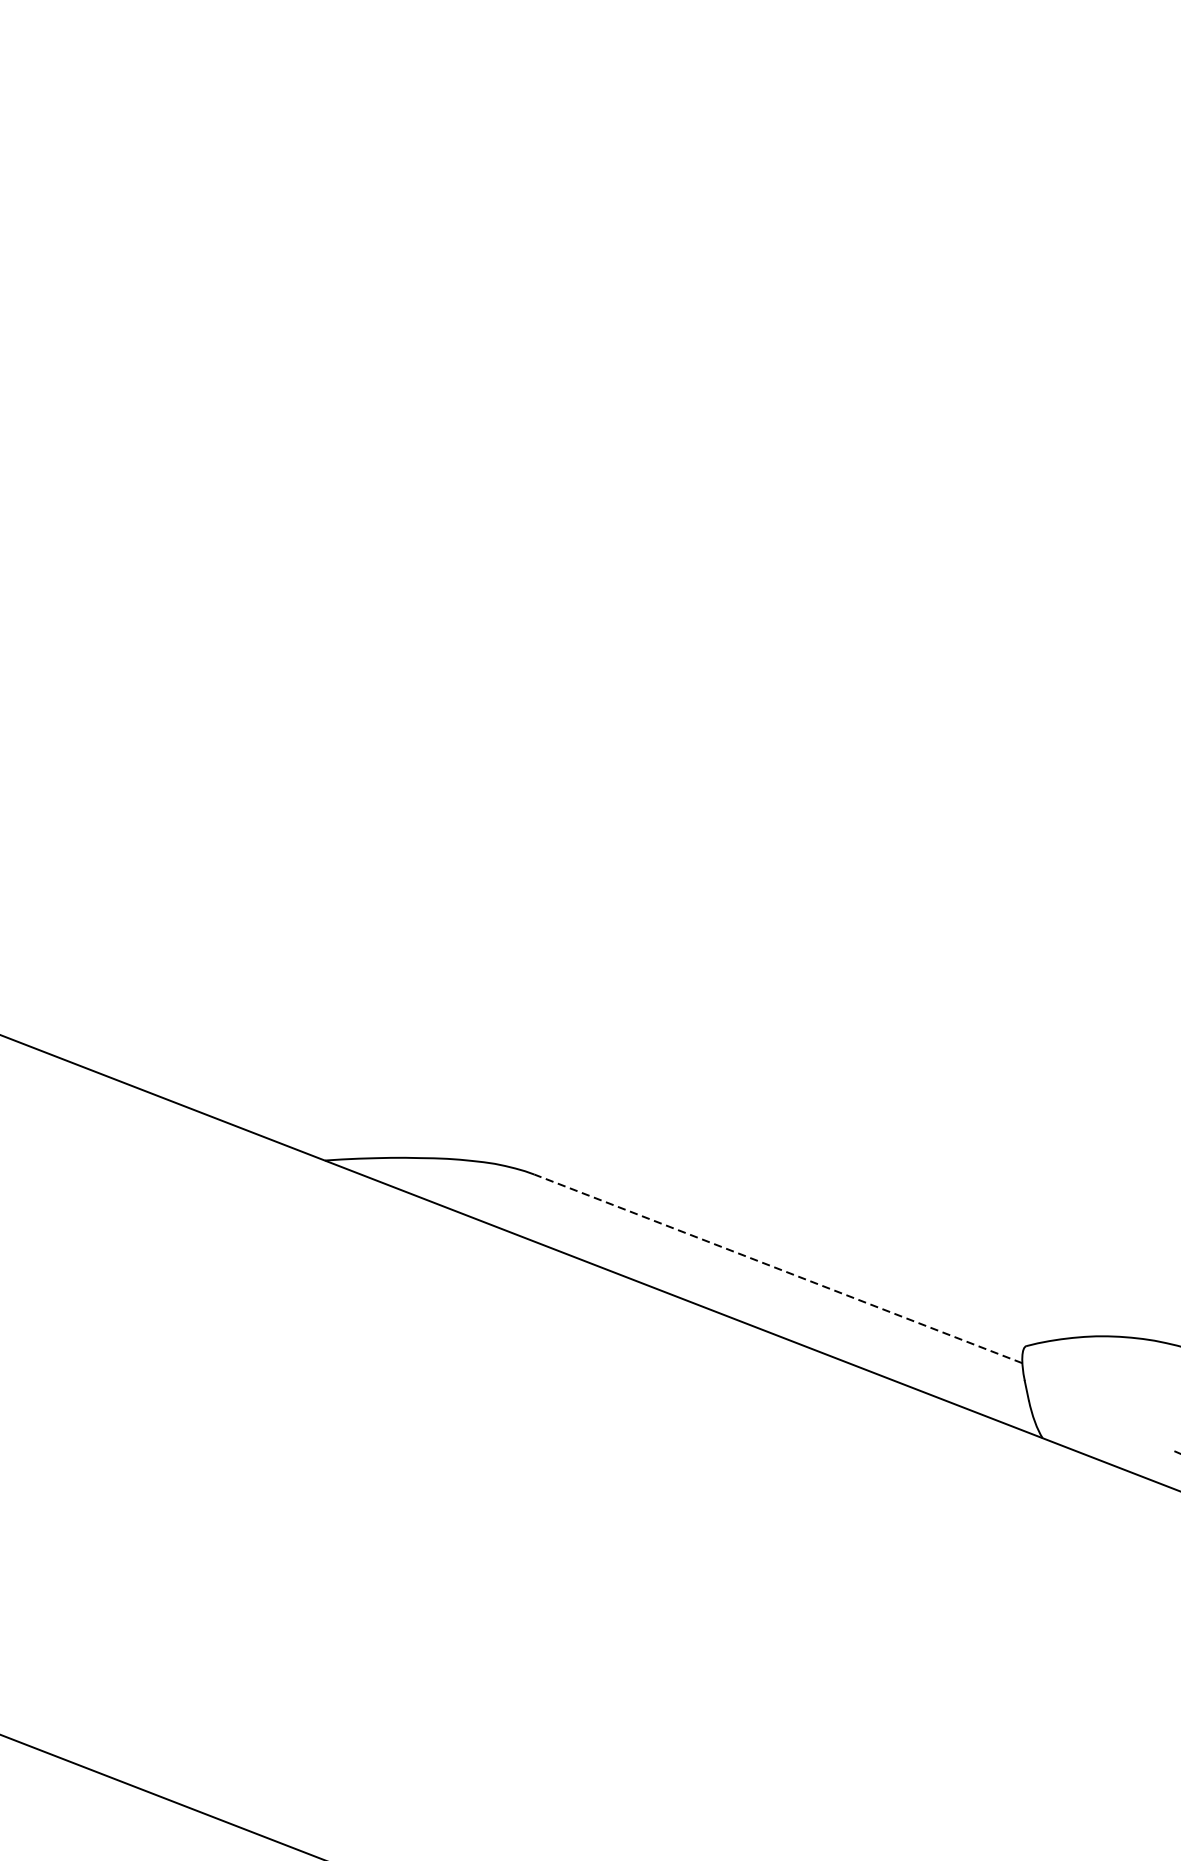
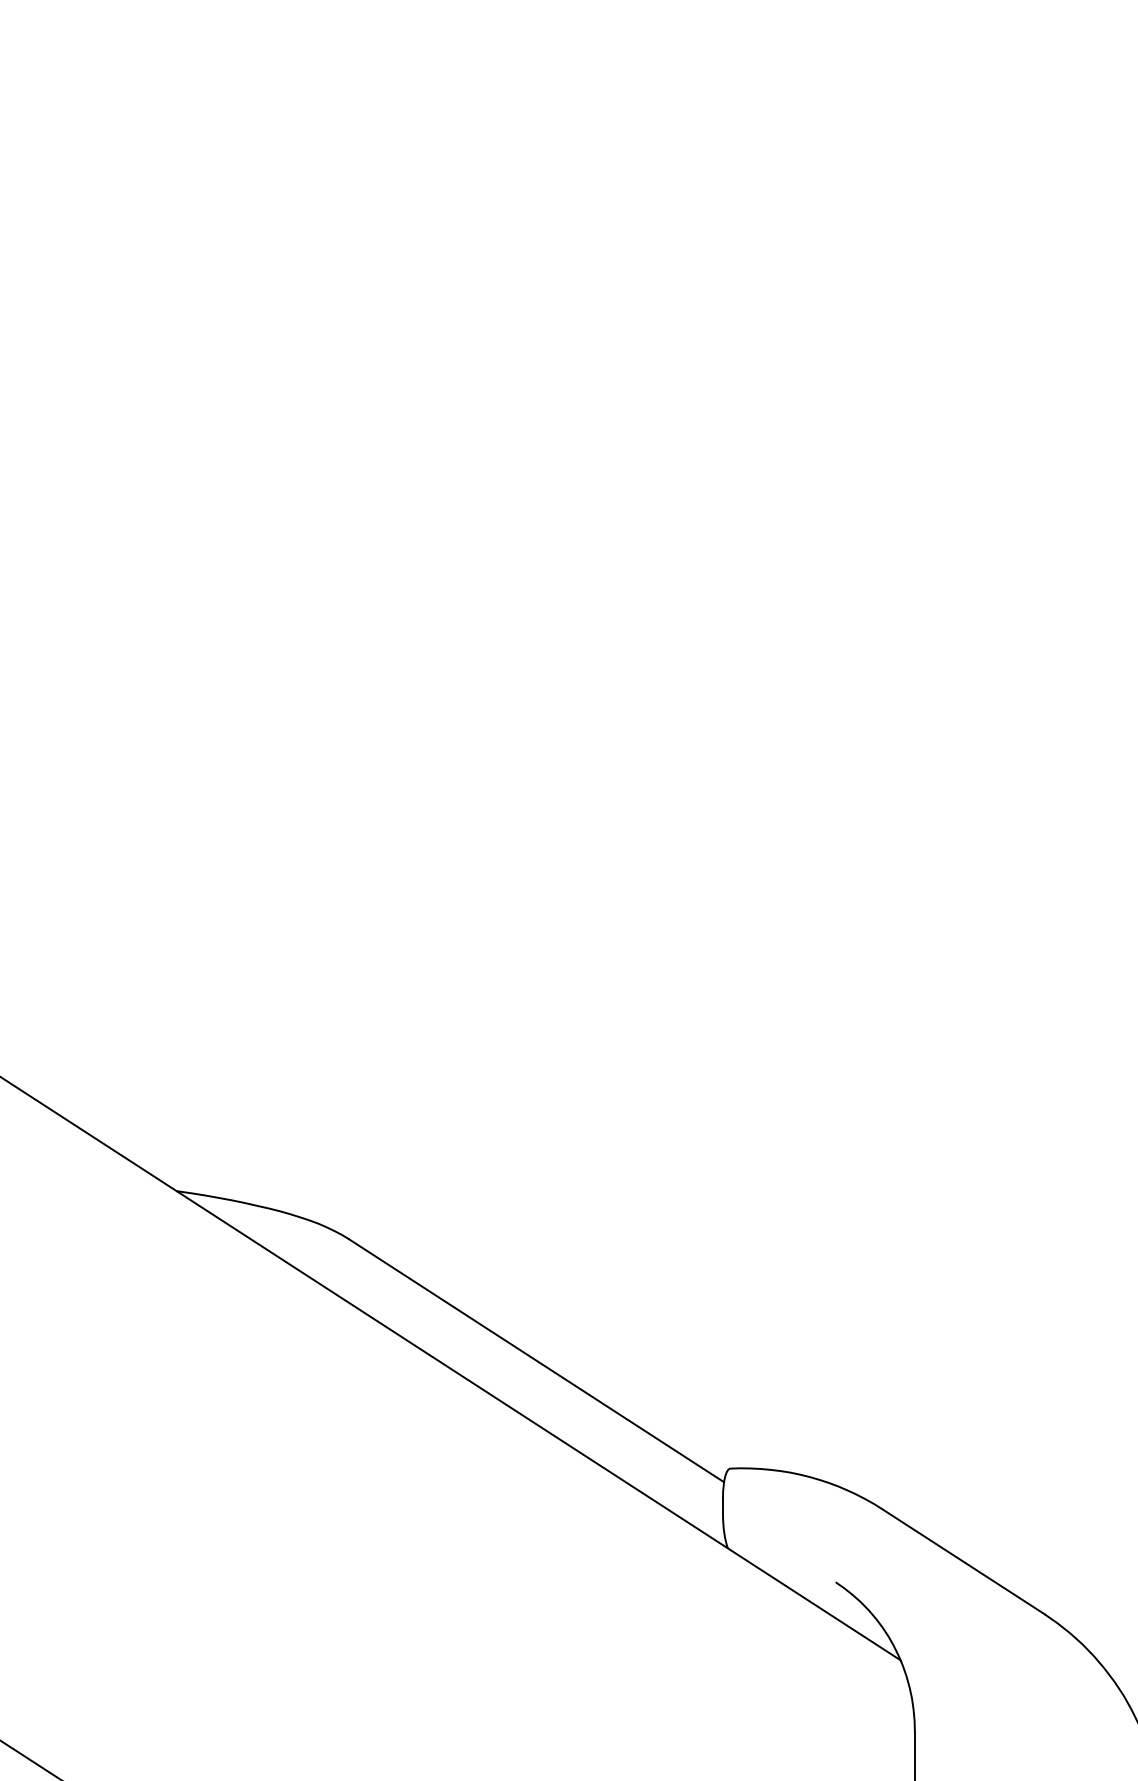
line: (778, 1268) -> (536, 1360), dashed -> solid

